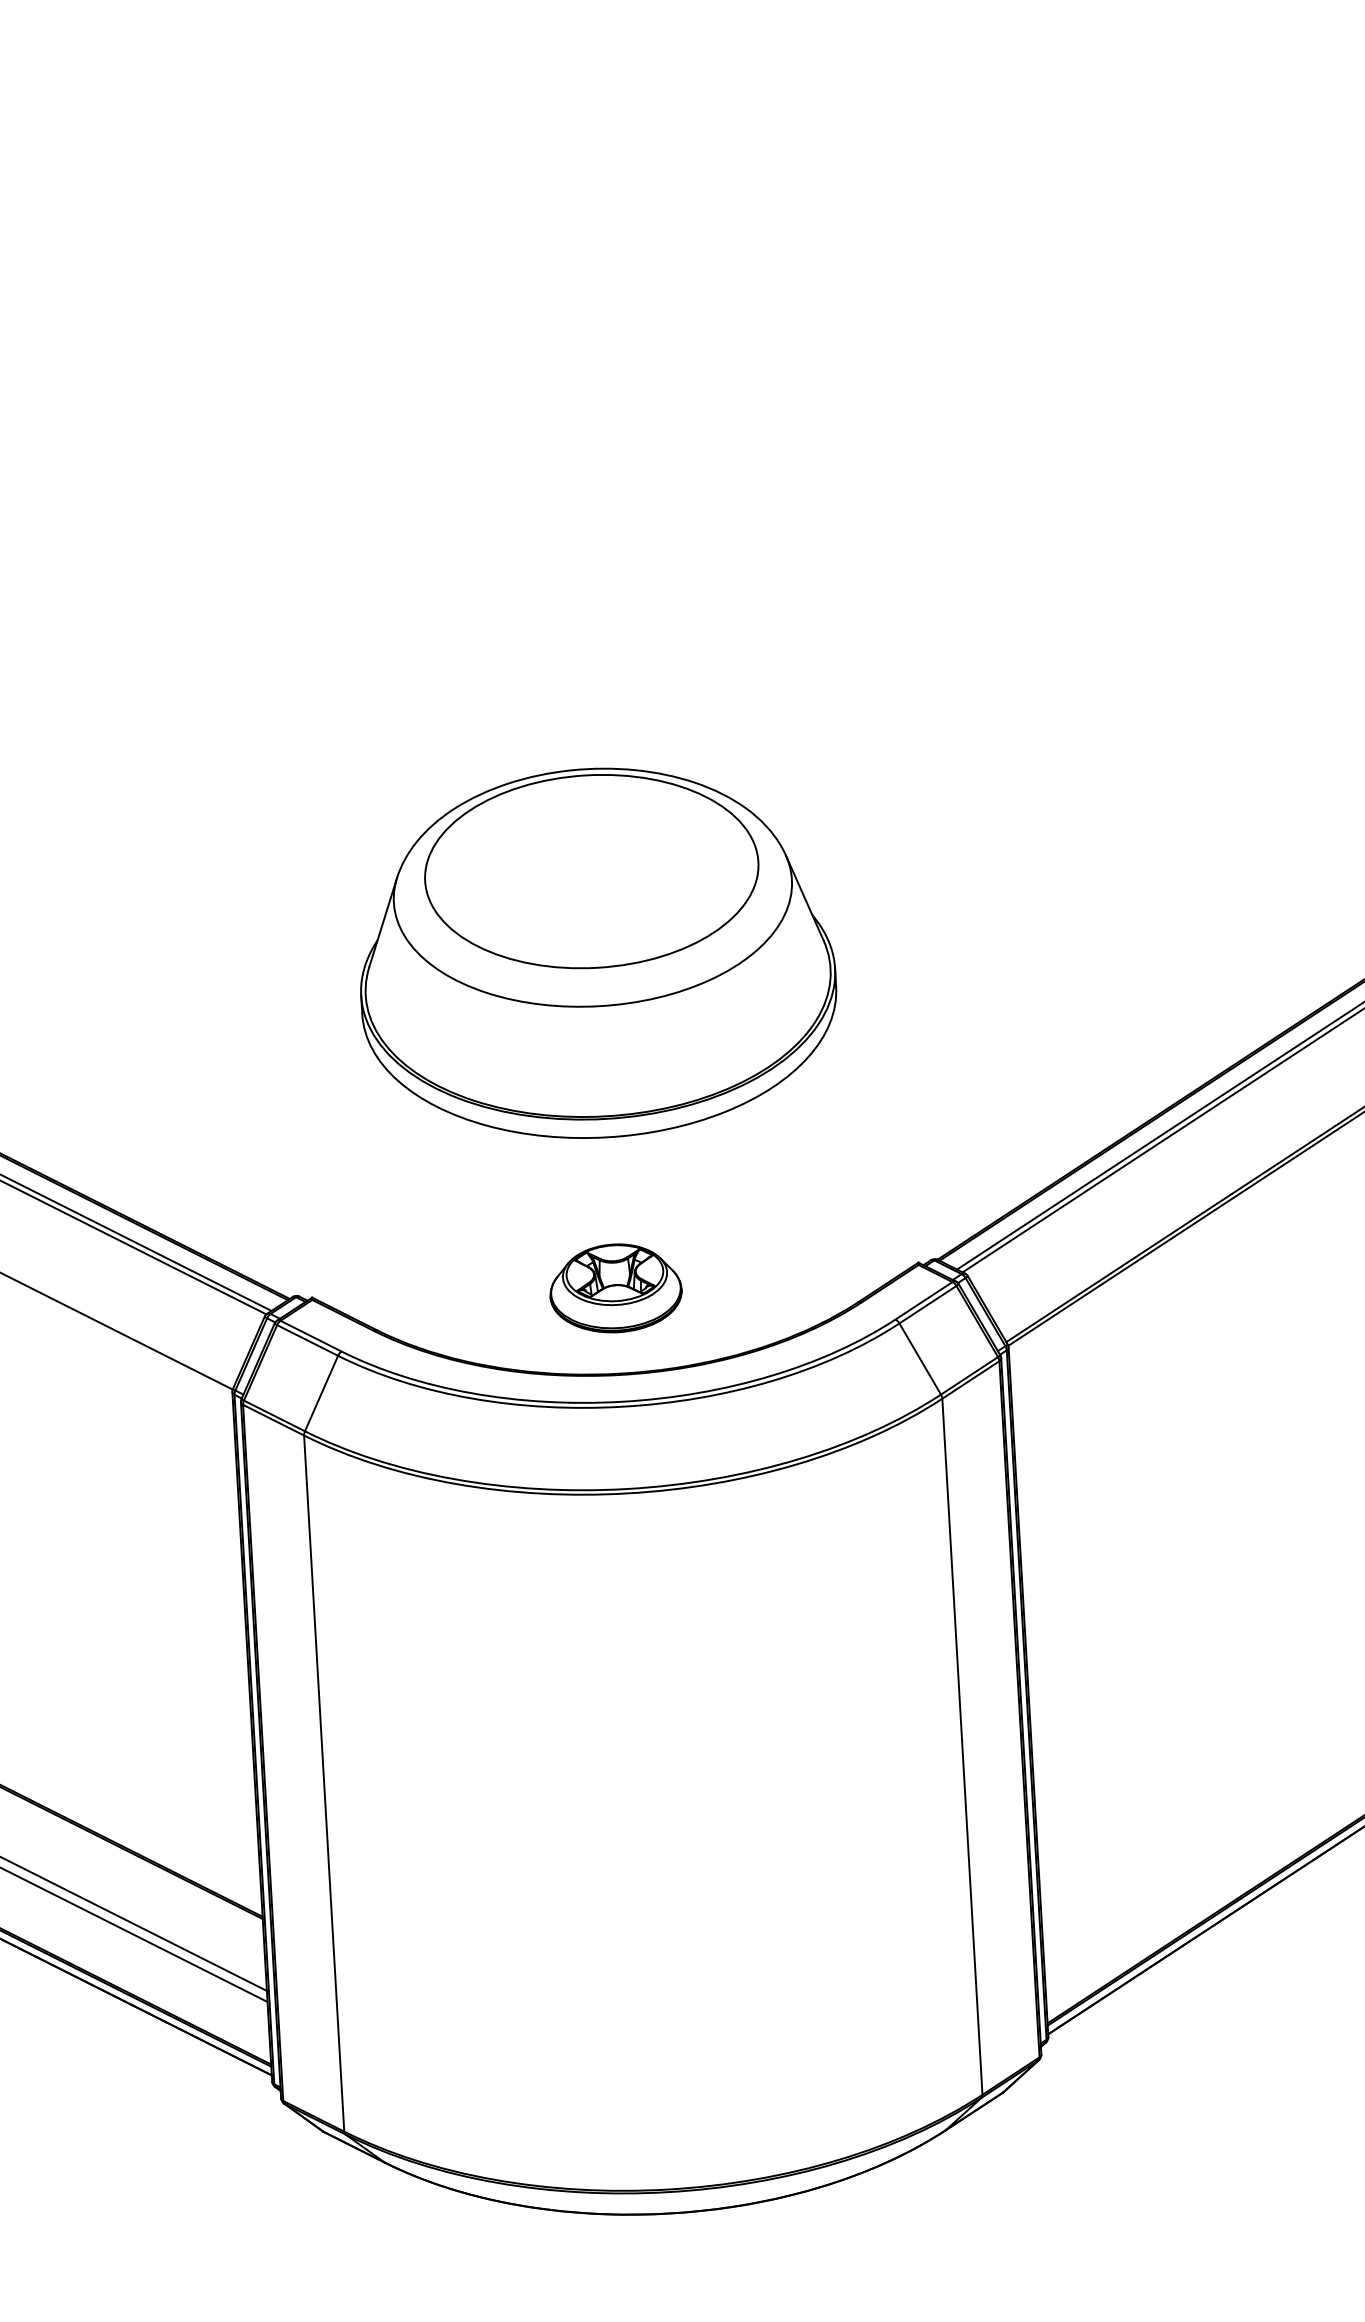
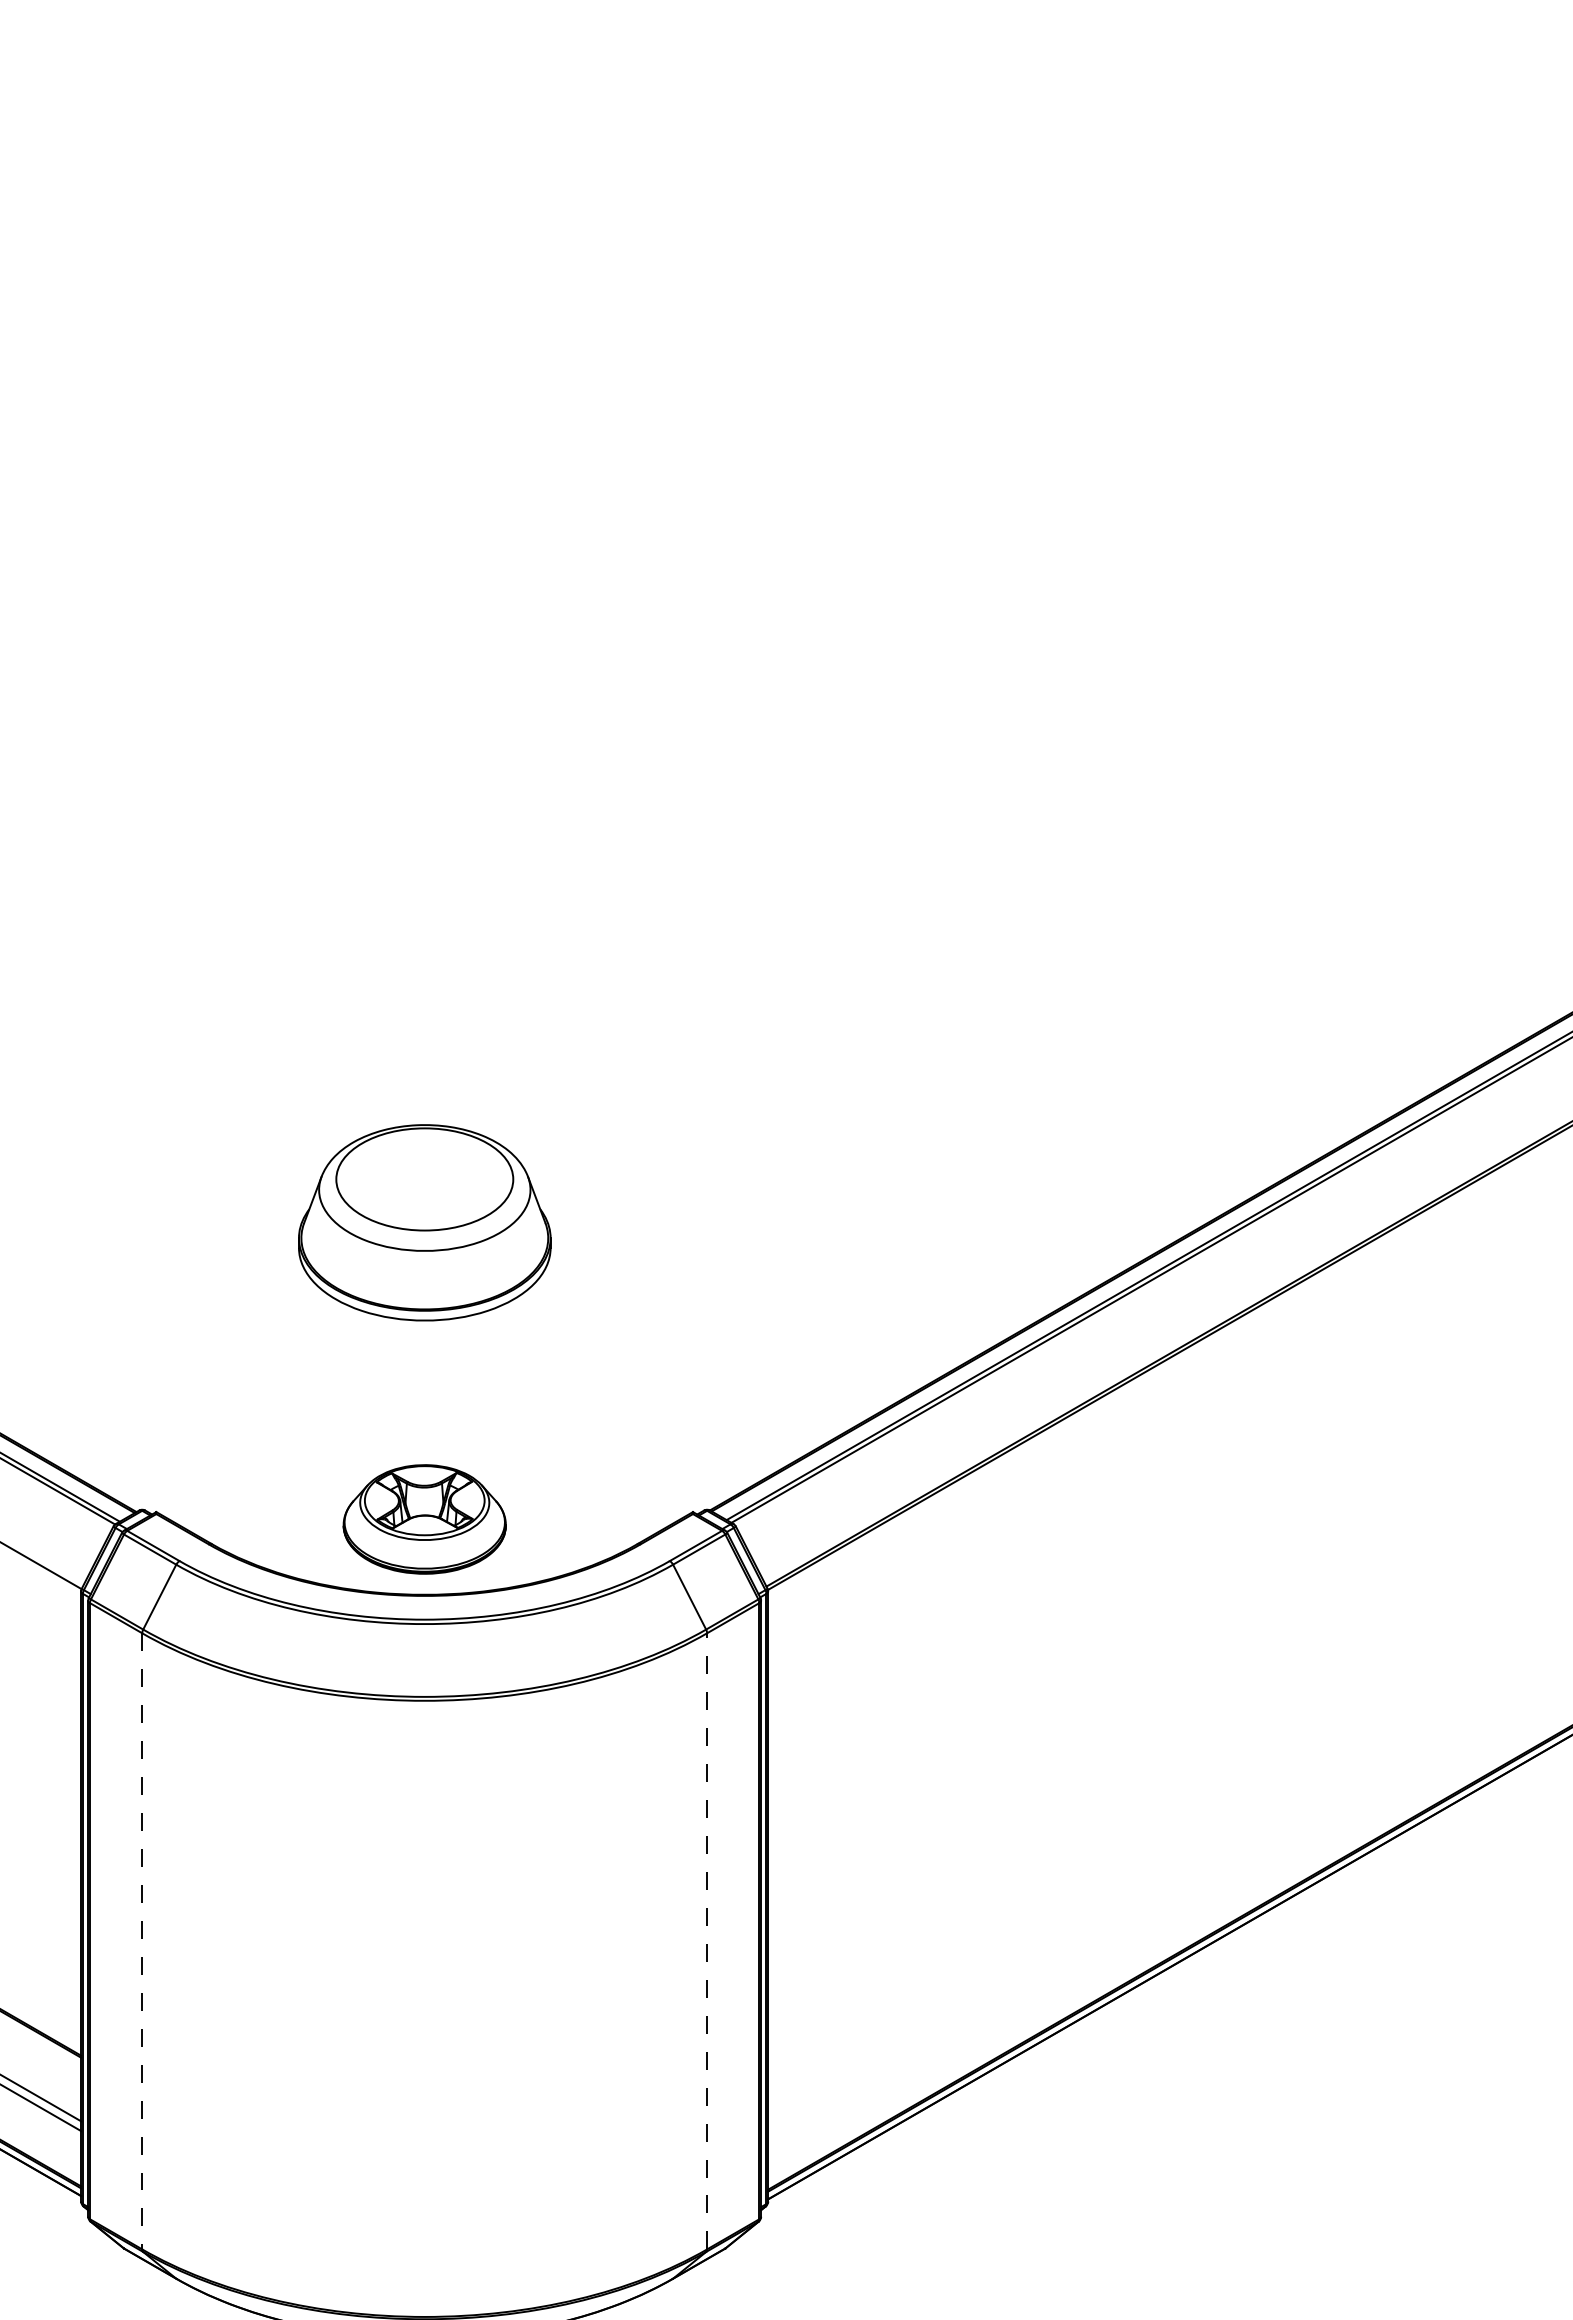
part: (596, 953) -> (424, 1222), size x0.6
part: (615, 1287) -> (424, 1518), size x1.4
line: (962, 1745) -> (707, 1940), solid -> dashed
line: (324, 1783) -> (142, 1941), solid -> dashed

